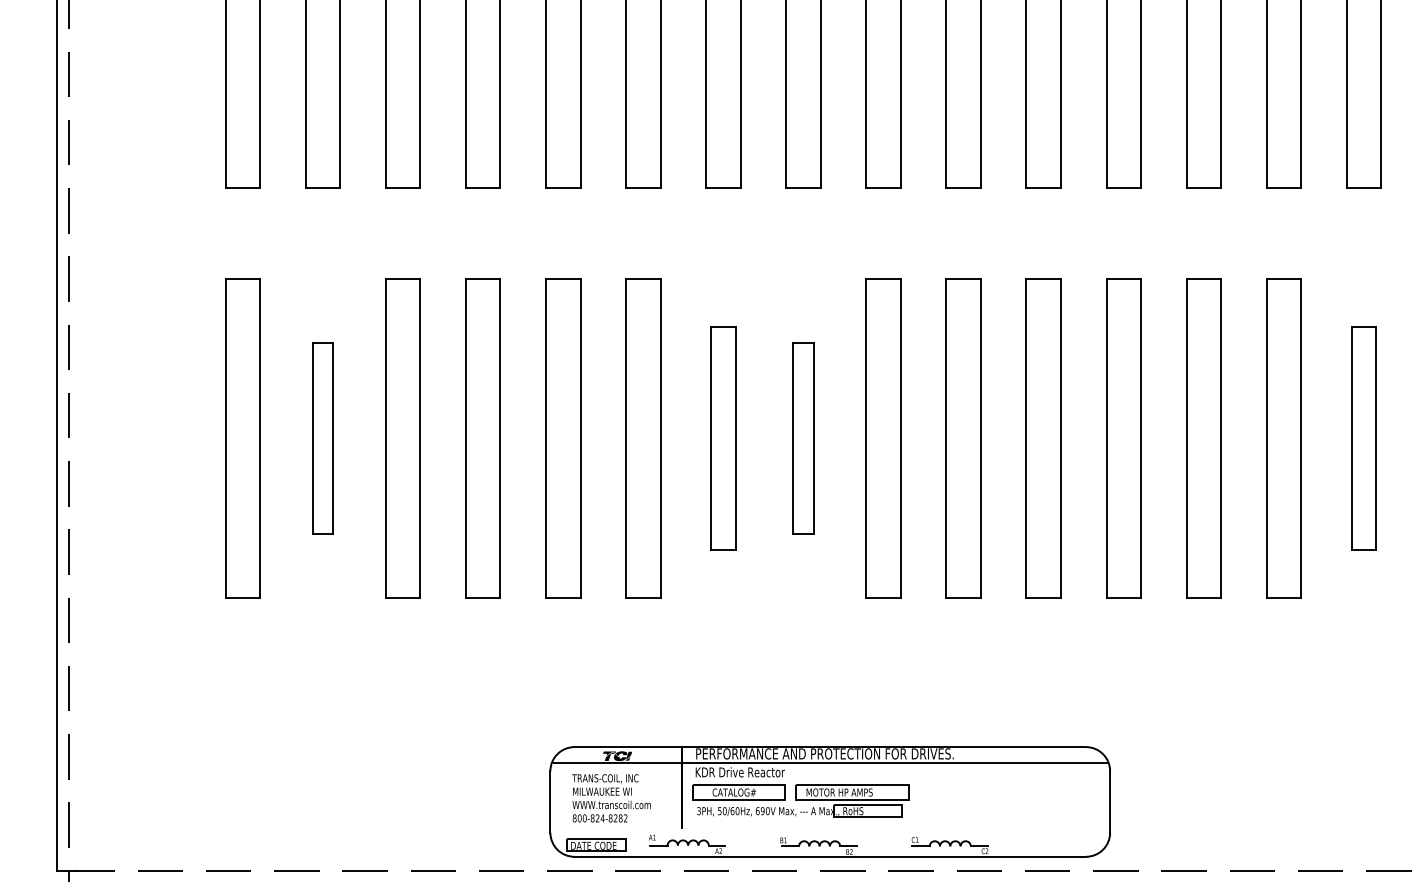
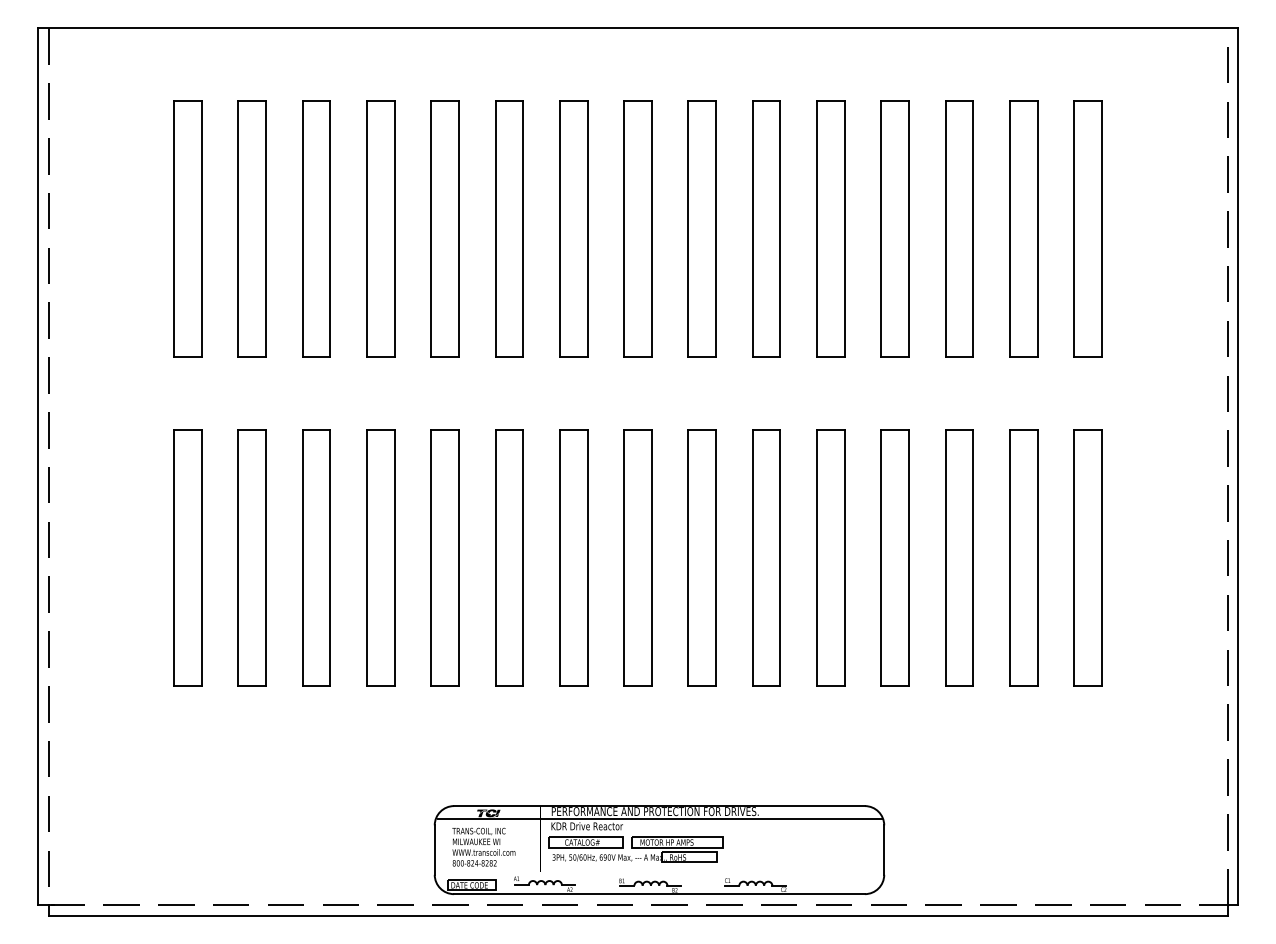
part: (322, 437) -> (251, 557), size x1.67
part: (723, 437) -> (573, 557), size x1.43
part: (802, 437) -> (637, 557), size x1.67
part: (1363, 437) -> (1087, 557), size x1.43

